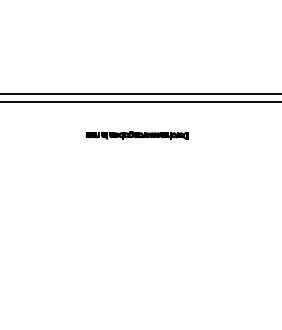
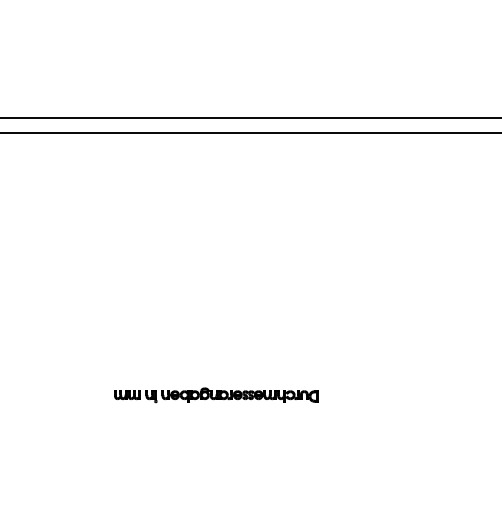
part: (136, 135) -> (215, 395), moved

